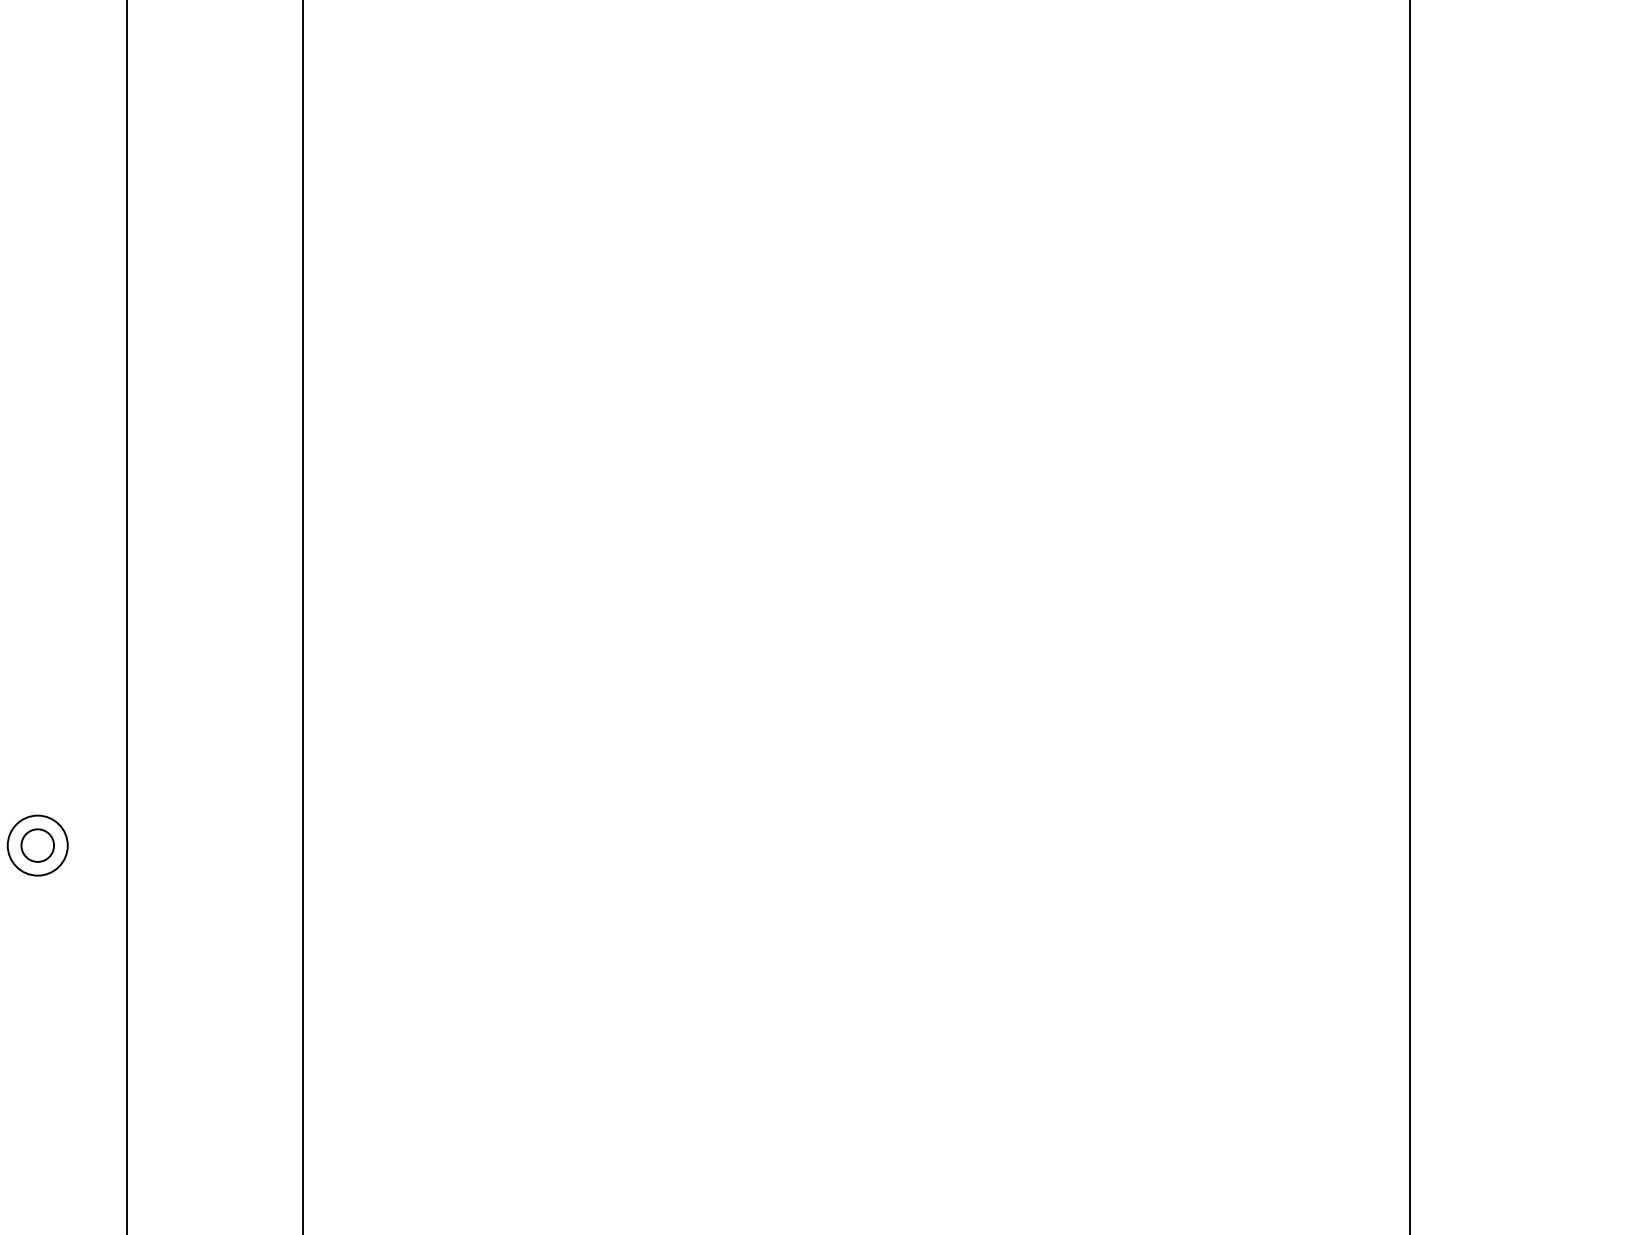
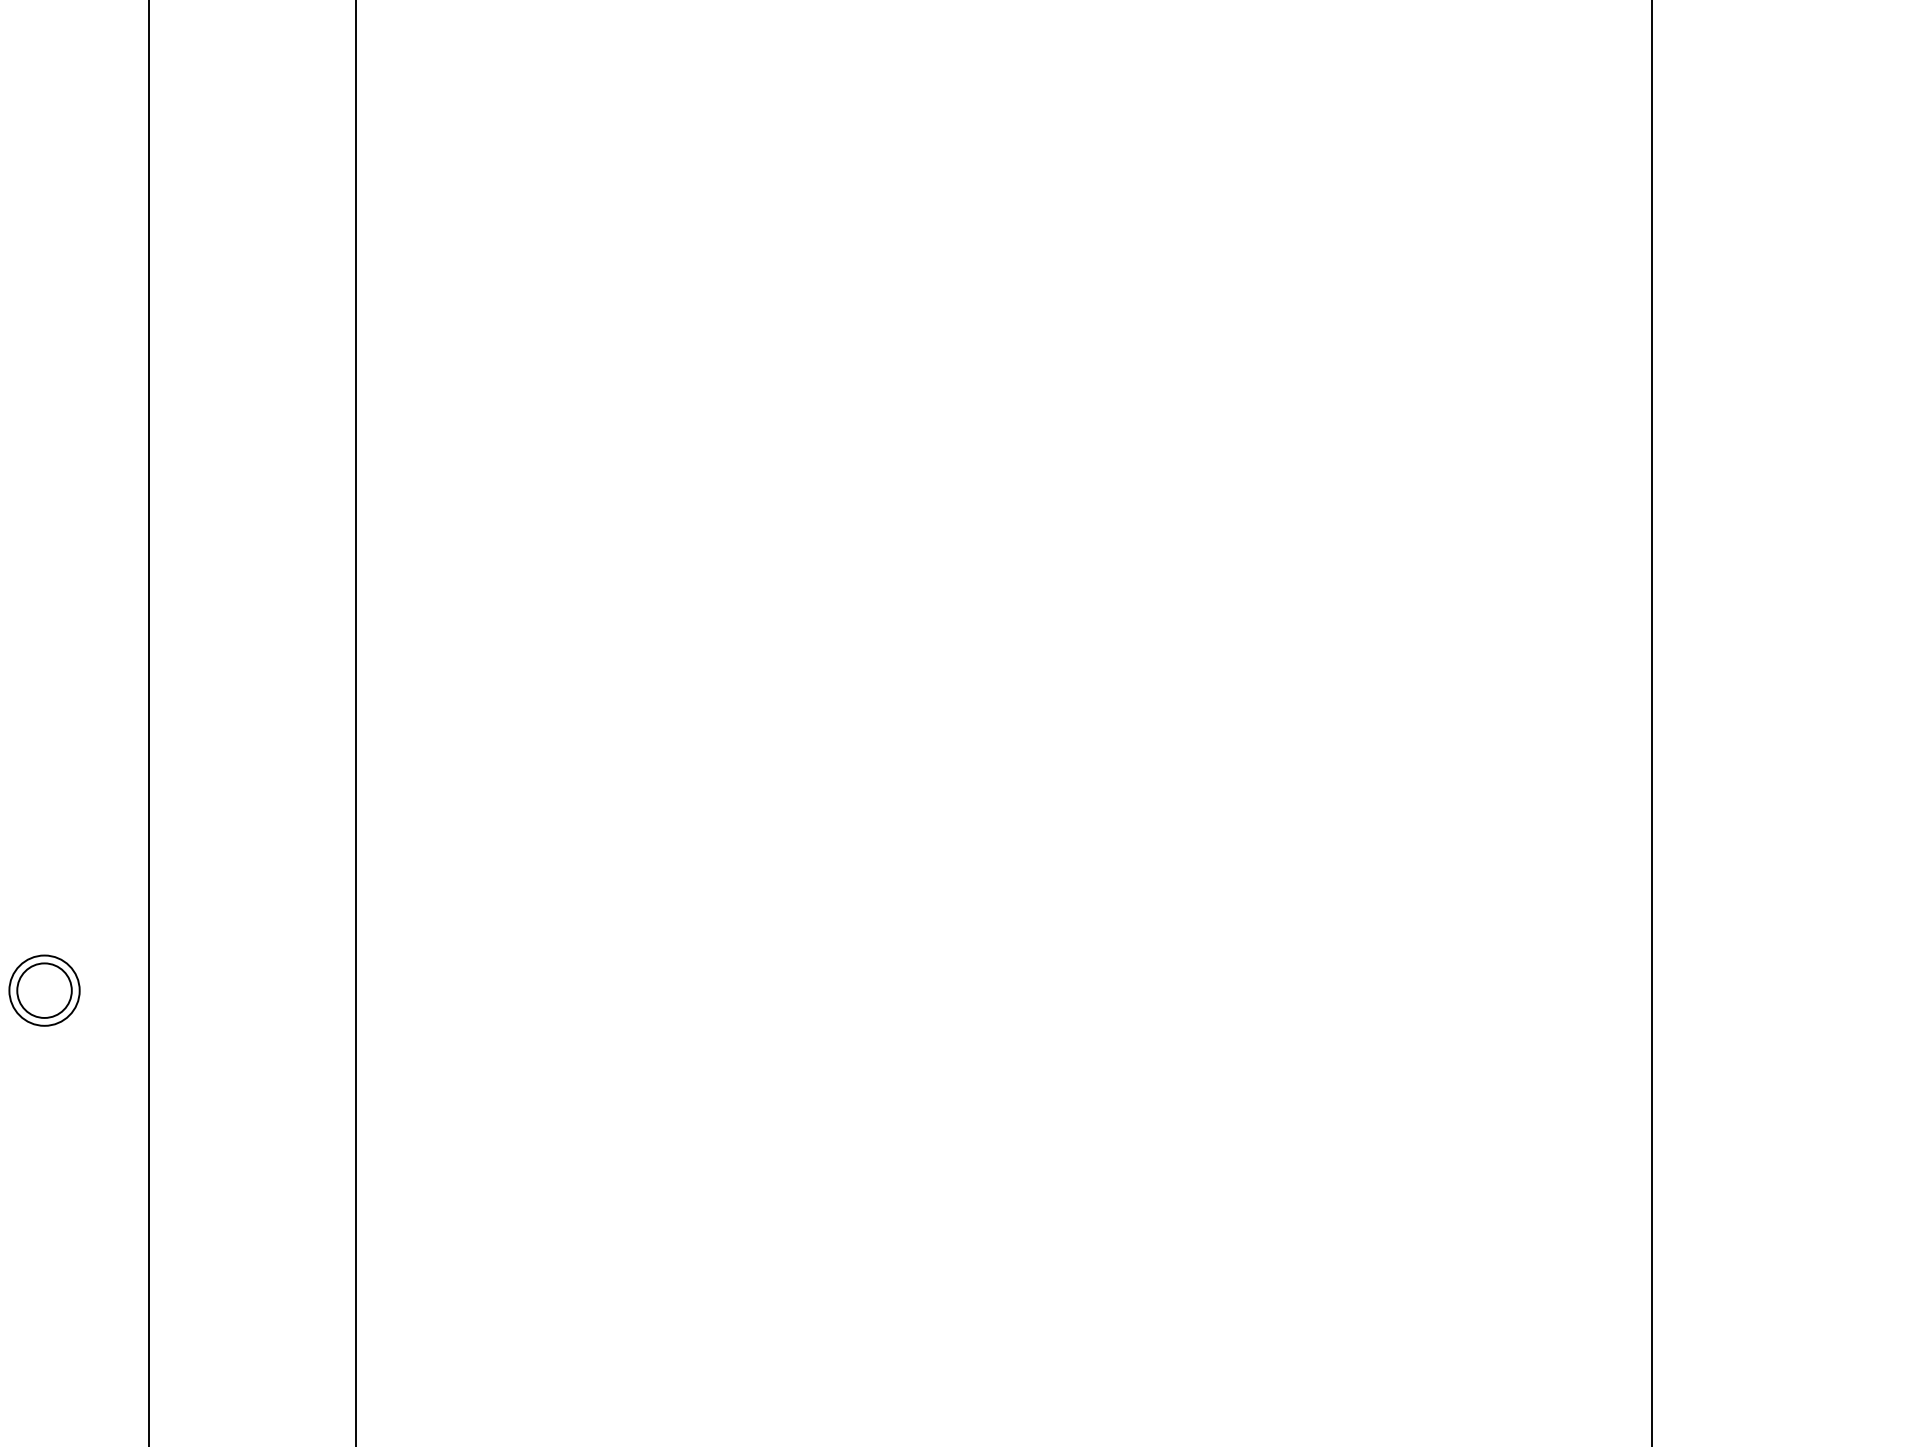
circle: (37, 845) -> (44, 990), size x1.43

